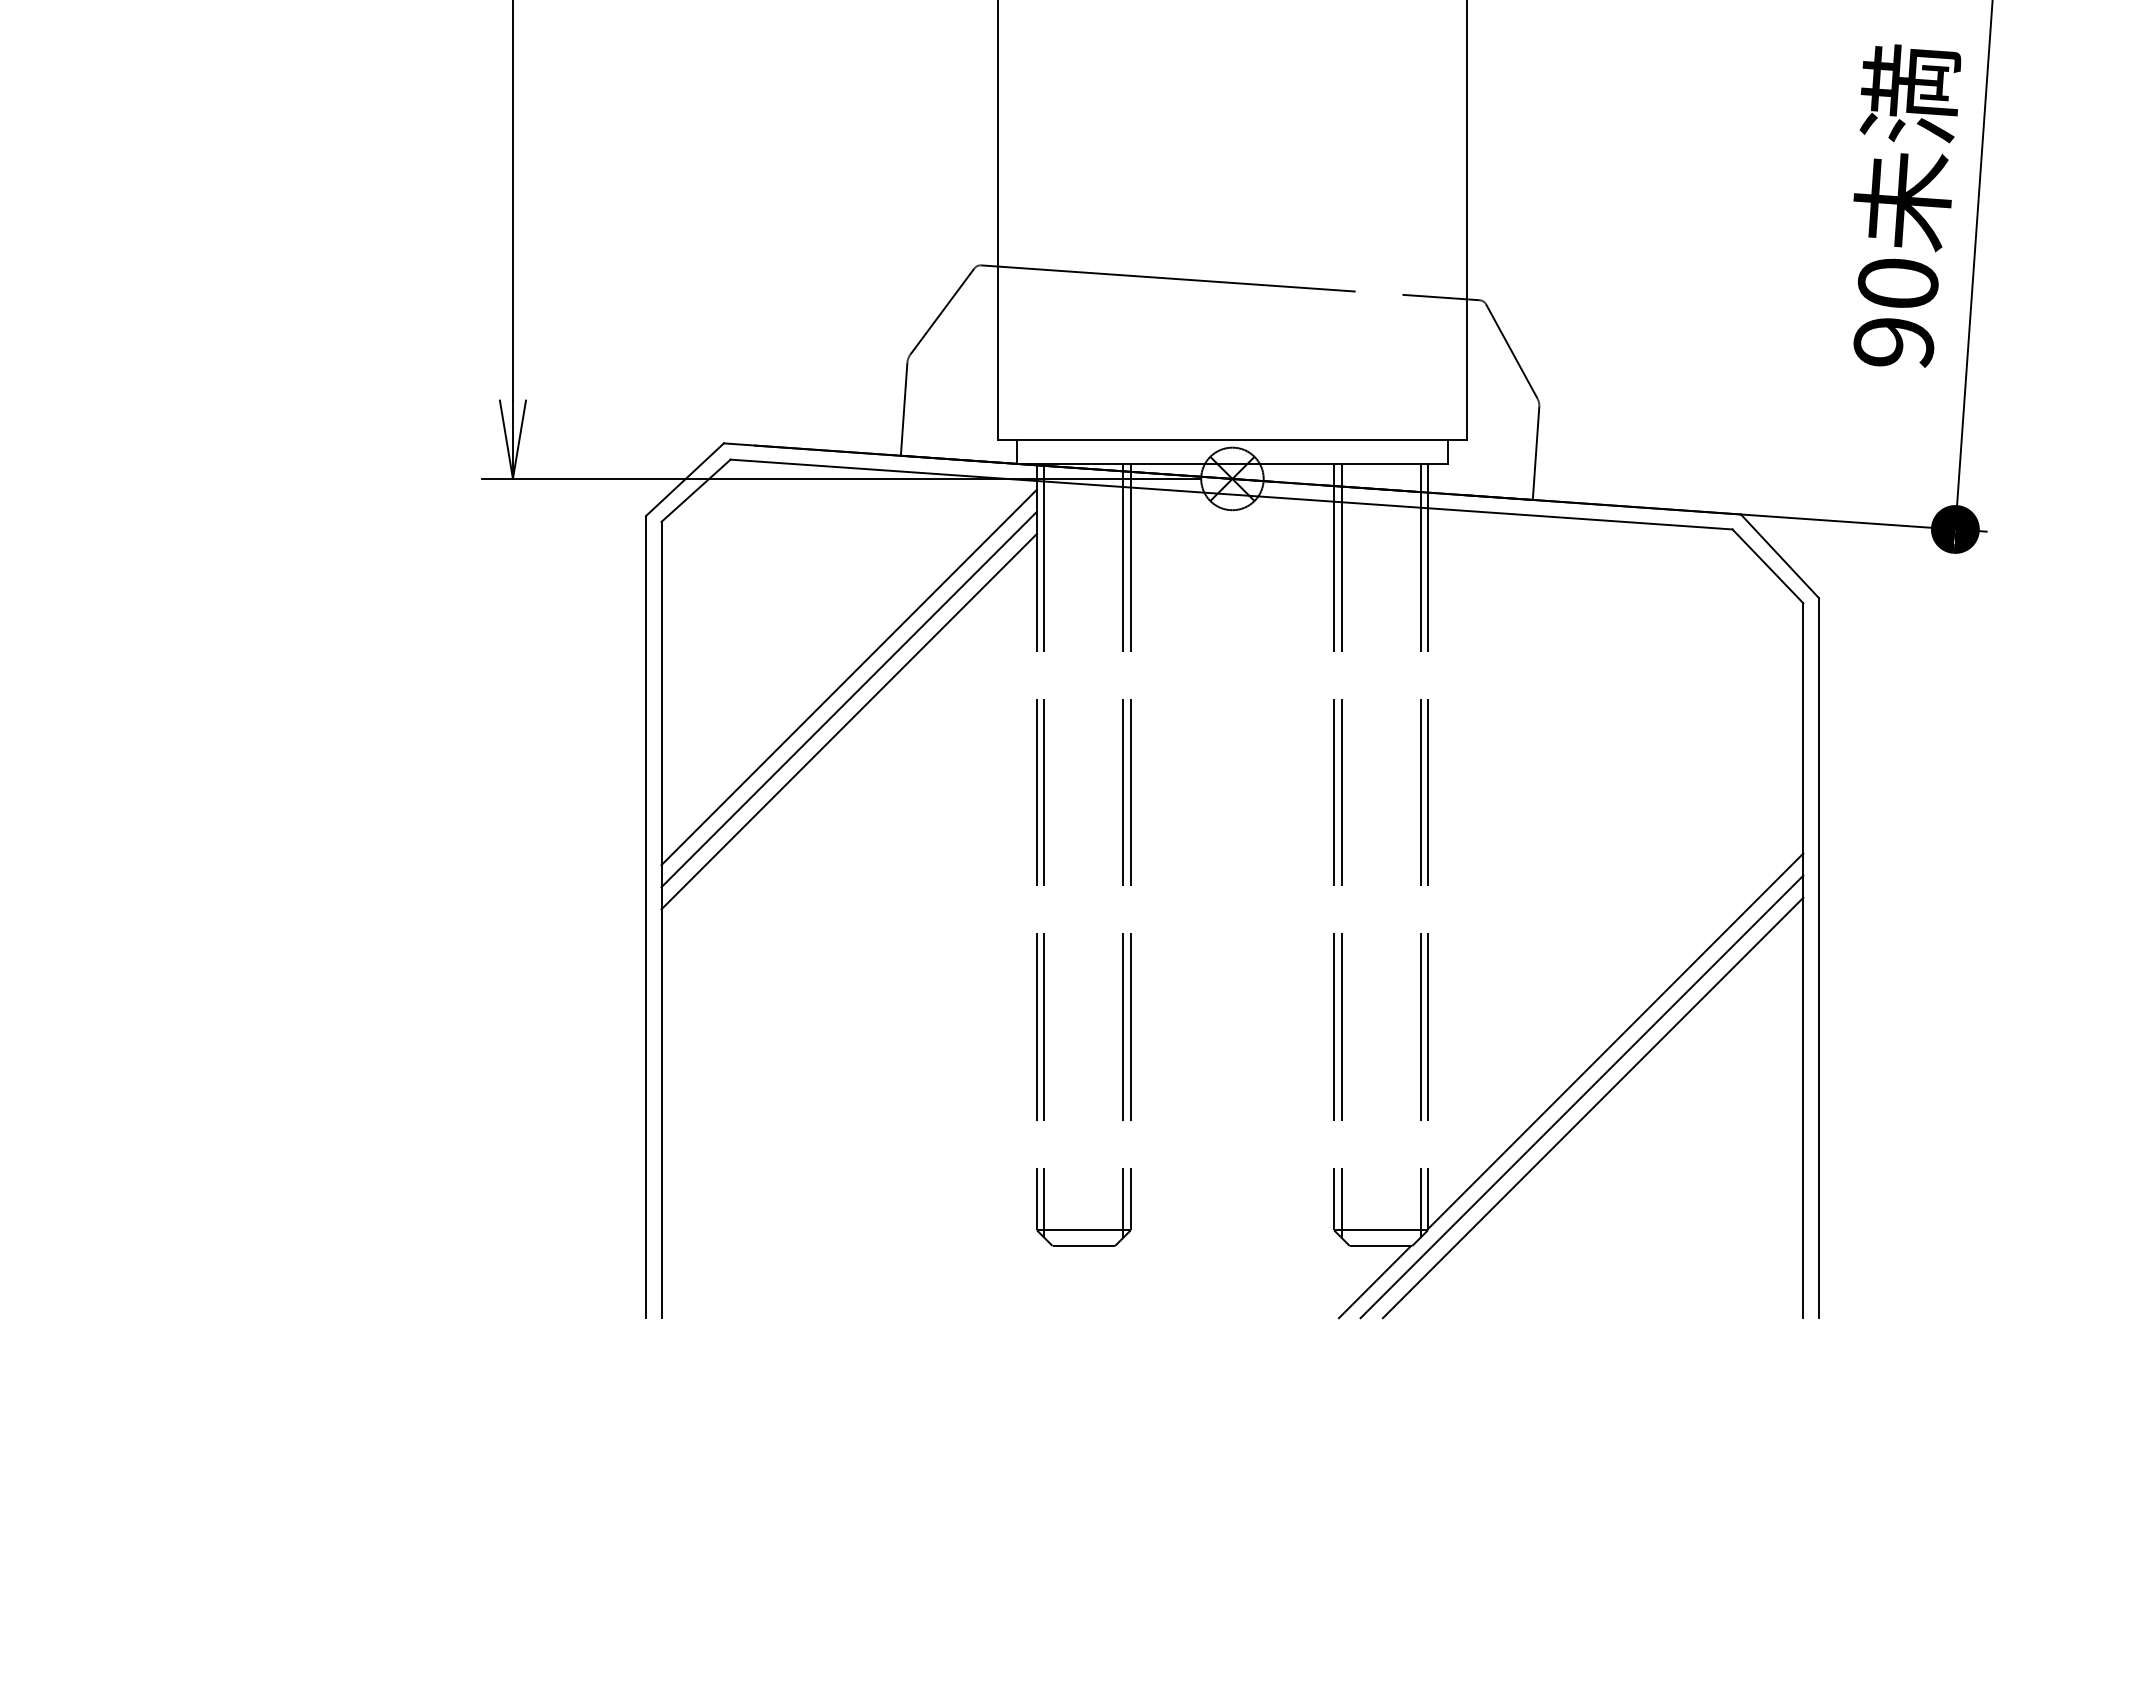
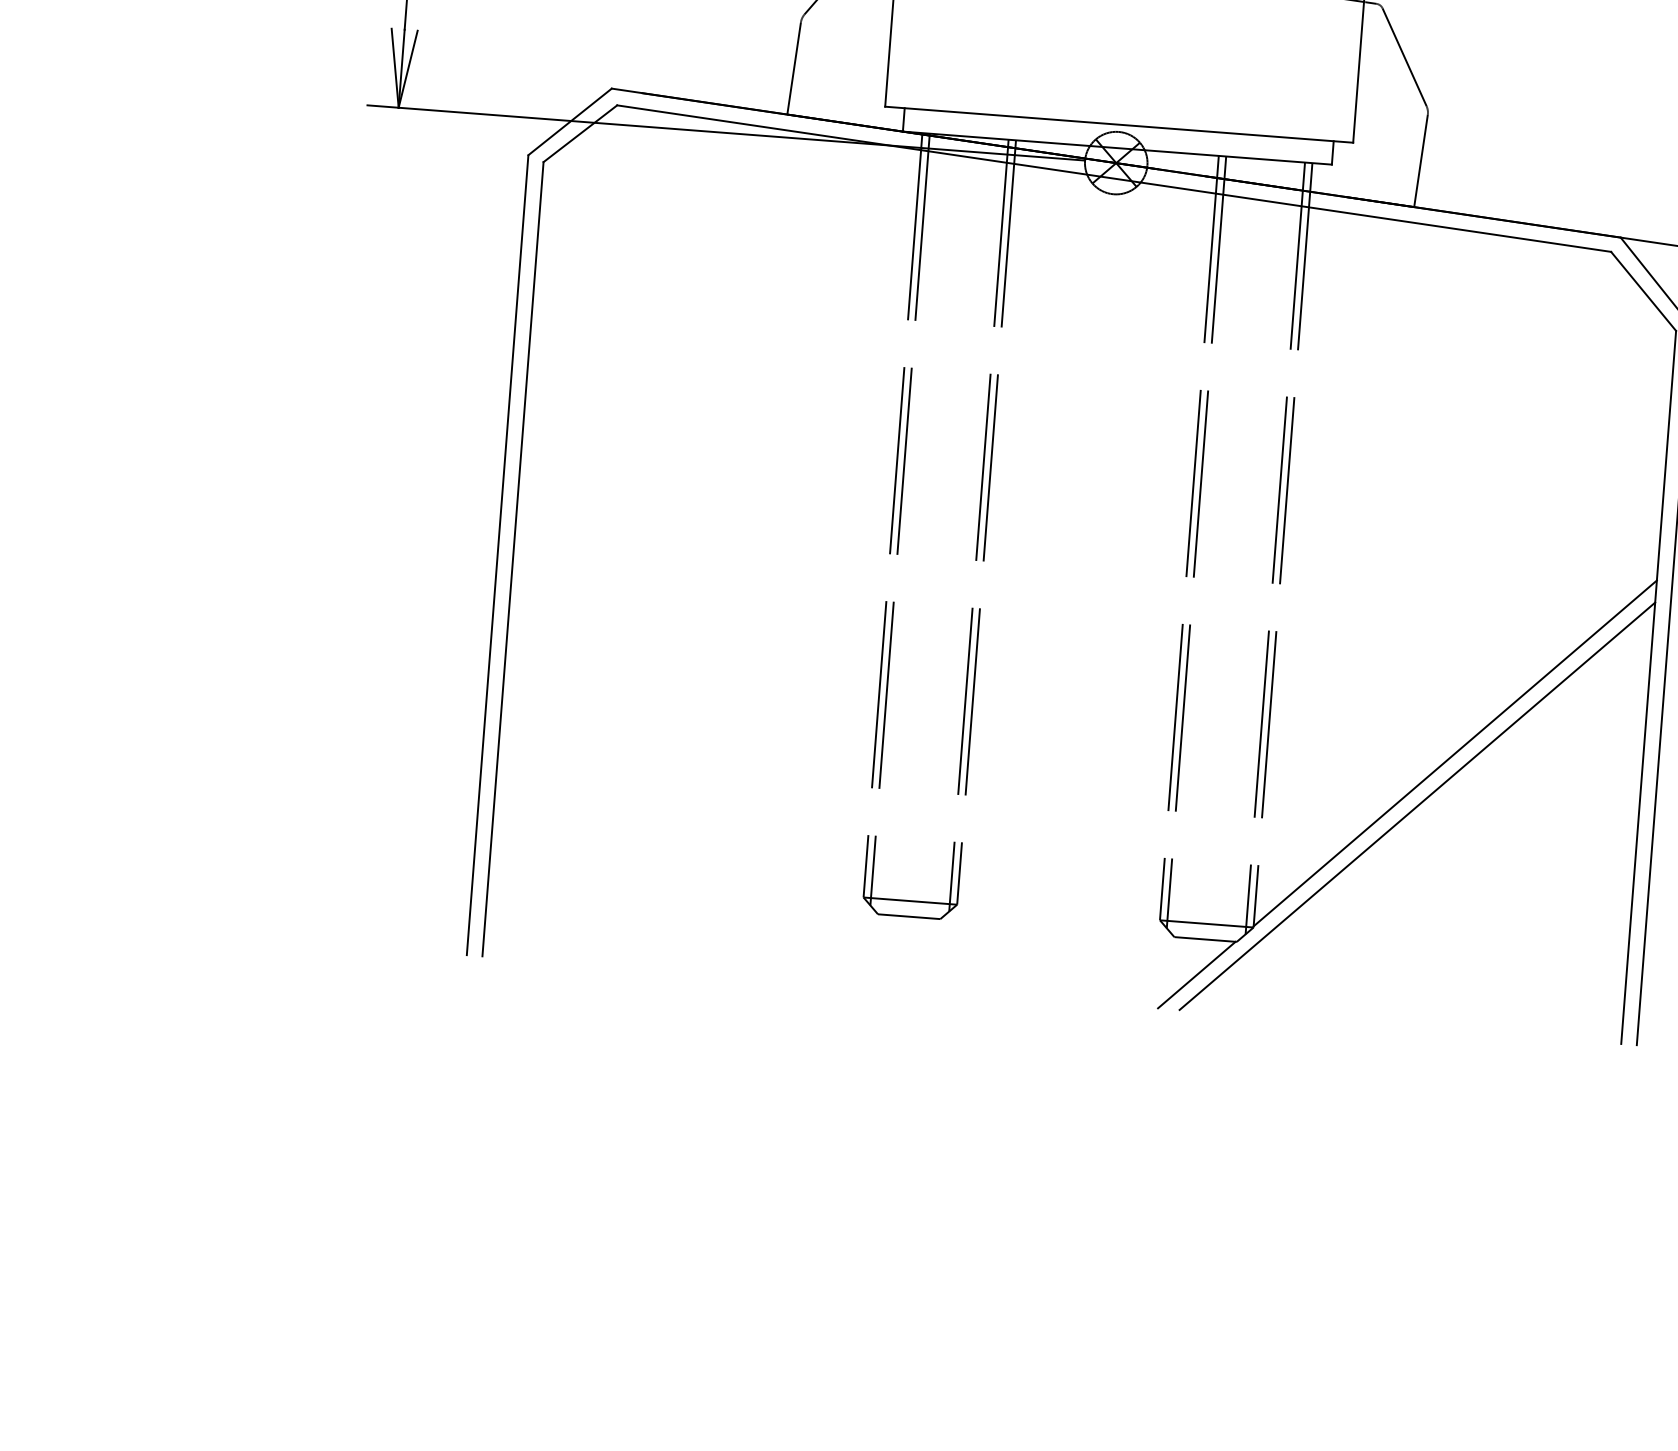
line: (848, 677) -> (718, 331), removed
line: (848, 699) -> (716, 353), removed
line: (848, 721) -> (714, 375), removed
line: (1592, 1107) -> (1427, 817), removed

